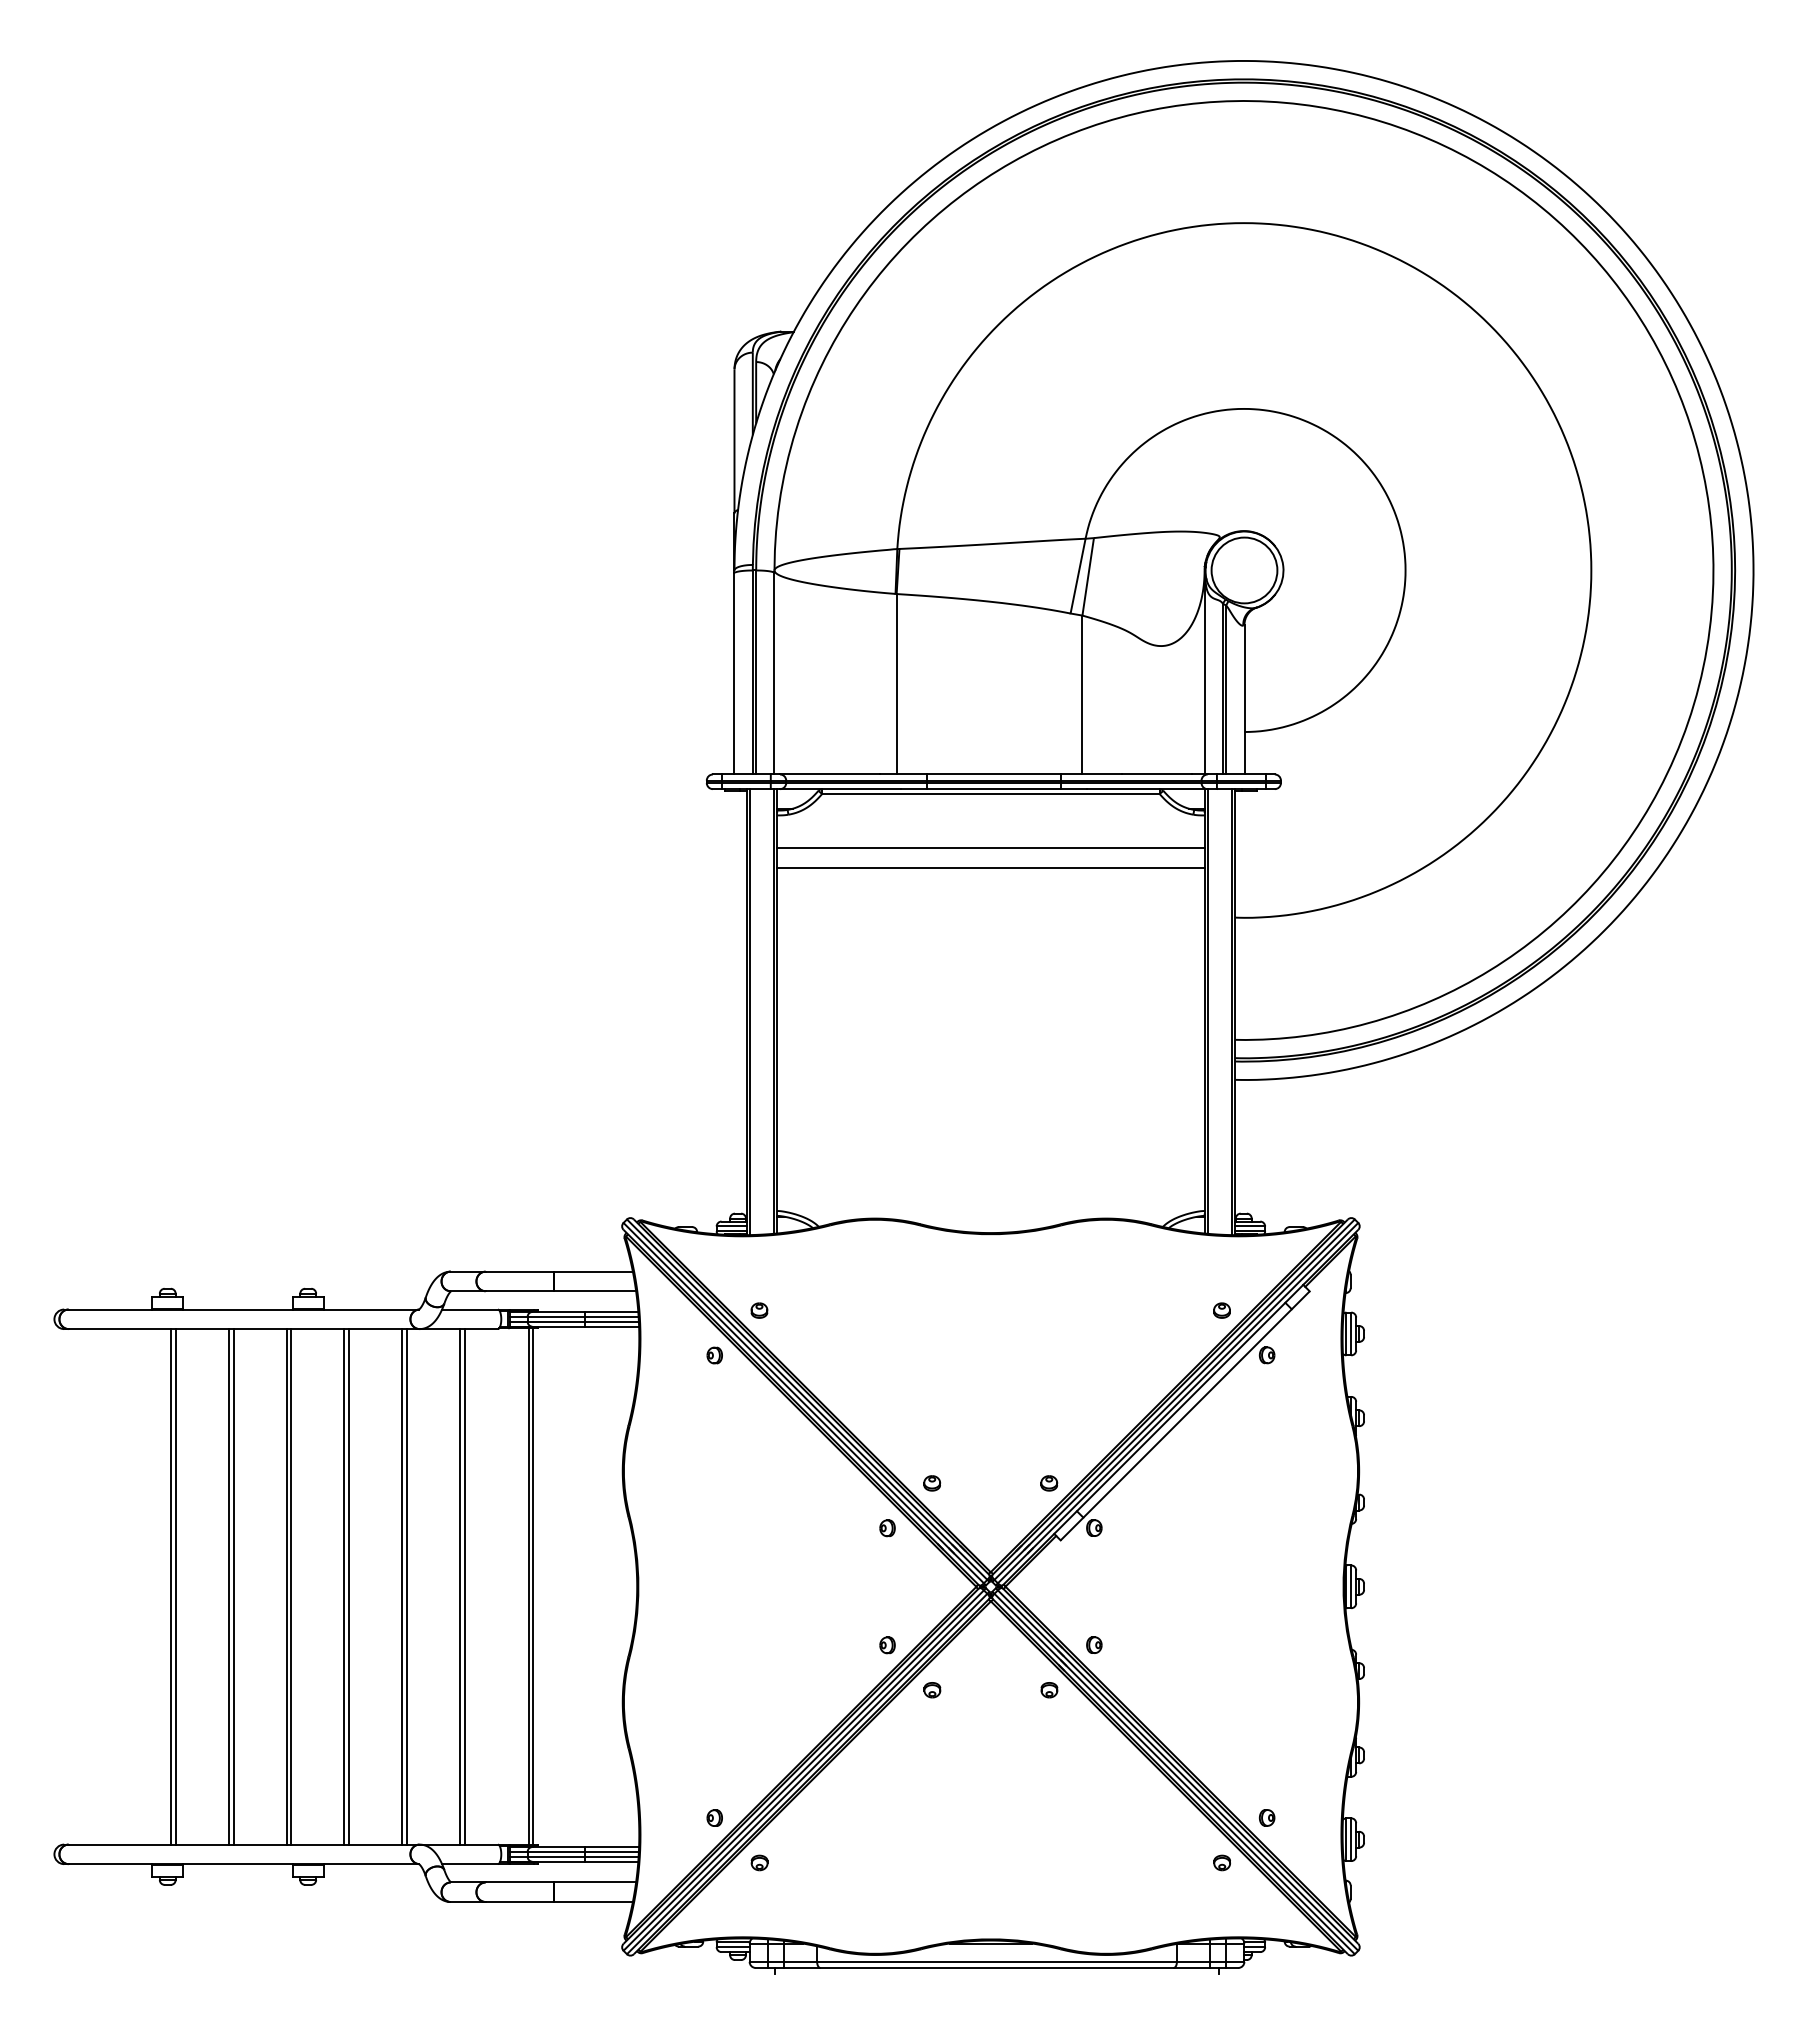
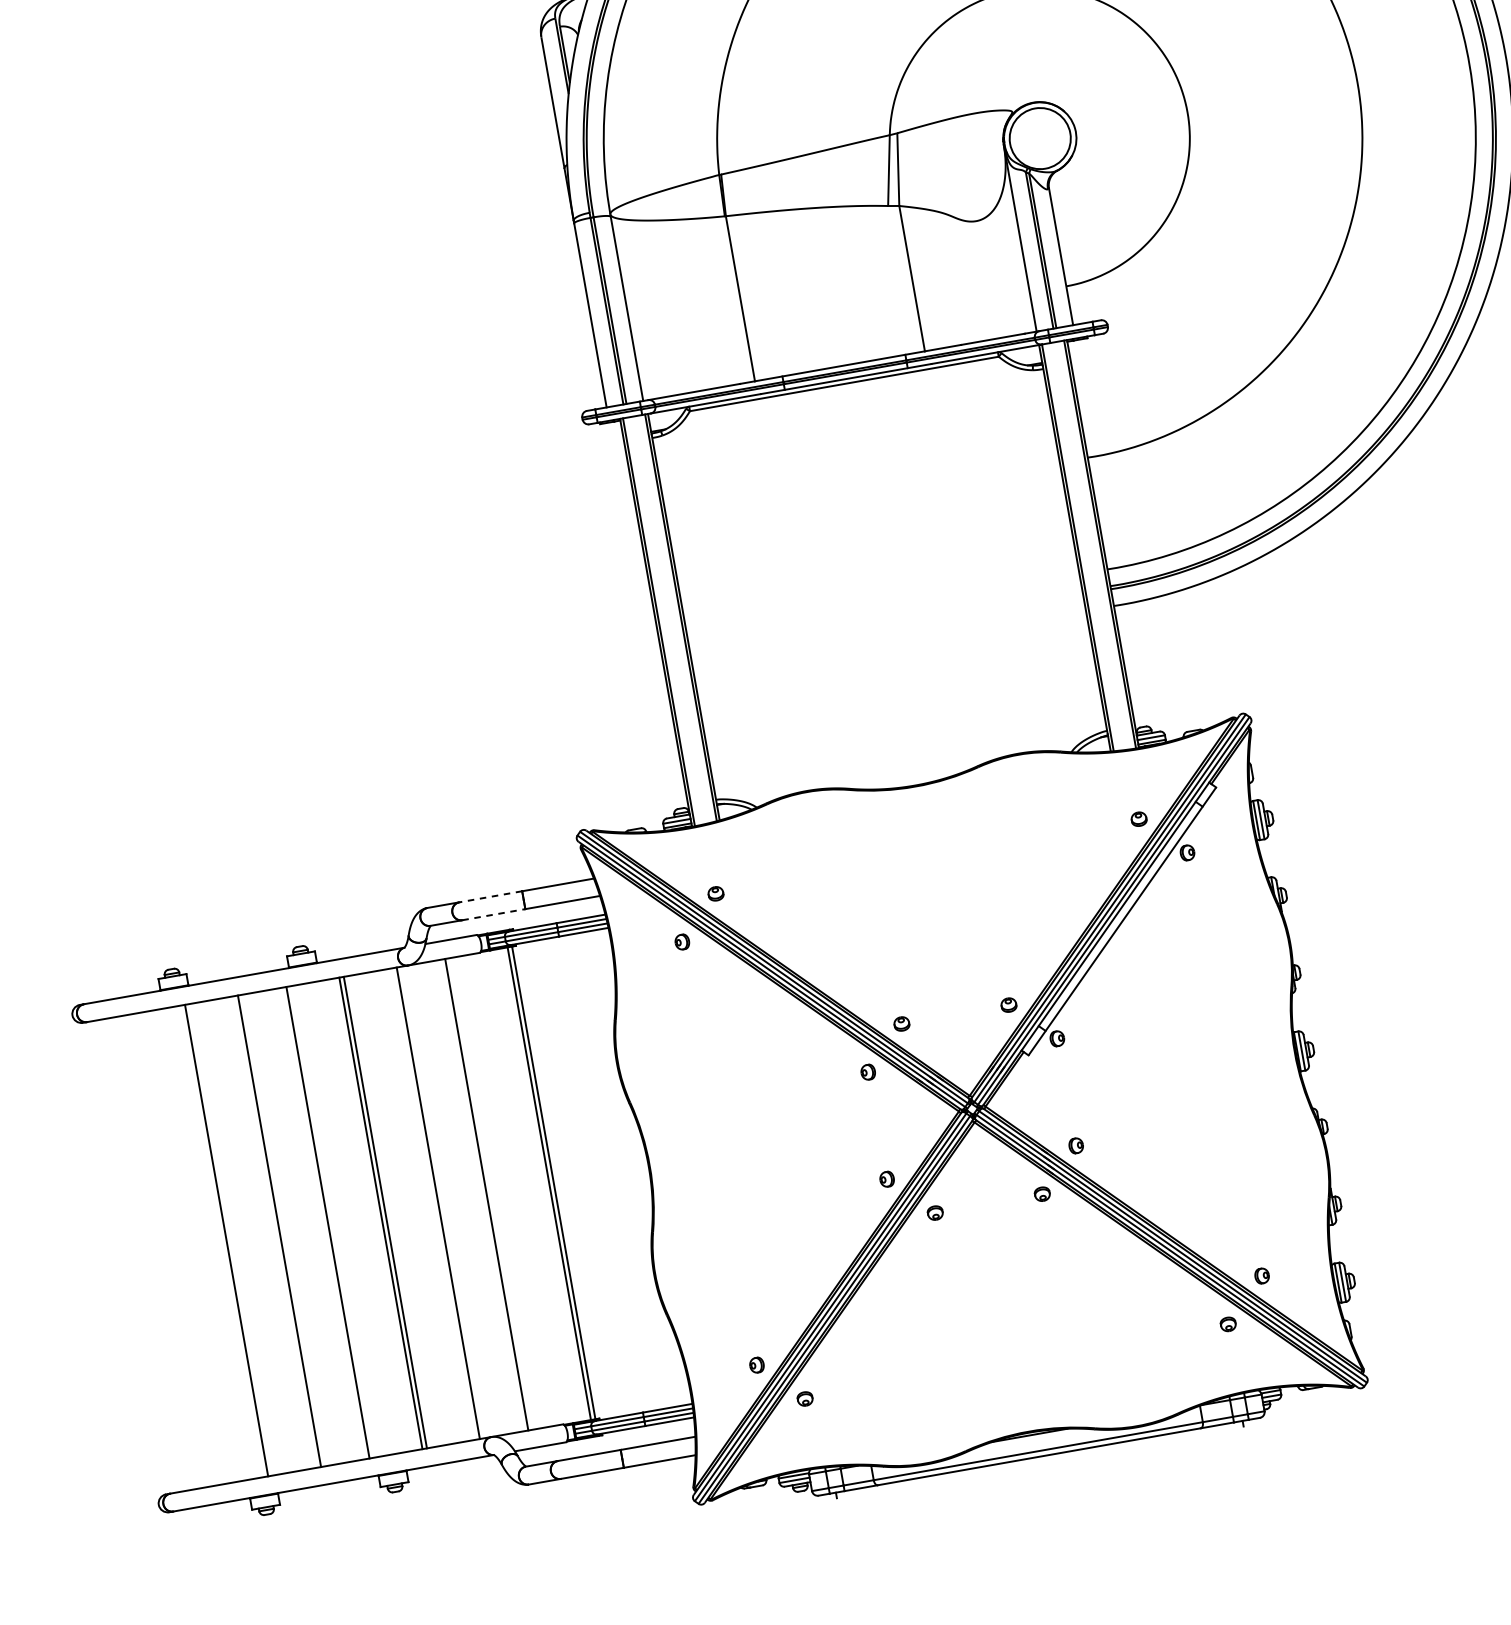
line: (990, 848) -> (852, 433), removed
line: (990, 867) -> (855, 451), removed
line: (519, 1271) -> (490, 896), solid -> dashed
line: (520, 1291) -> (494, 914), solid -> dashed
line: (170, 1586) -> (221, 1241), removed
line: (228, 1586) -> (274, 1231), removed
line: (291, 1586) -> (332, 1221), removed
line: (402, 1586) -> (433, 1203), removed
line: (465, 1586) -> (491, 1193), removed

